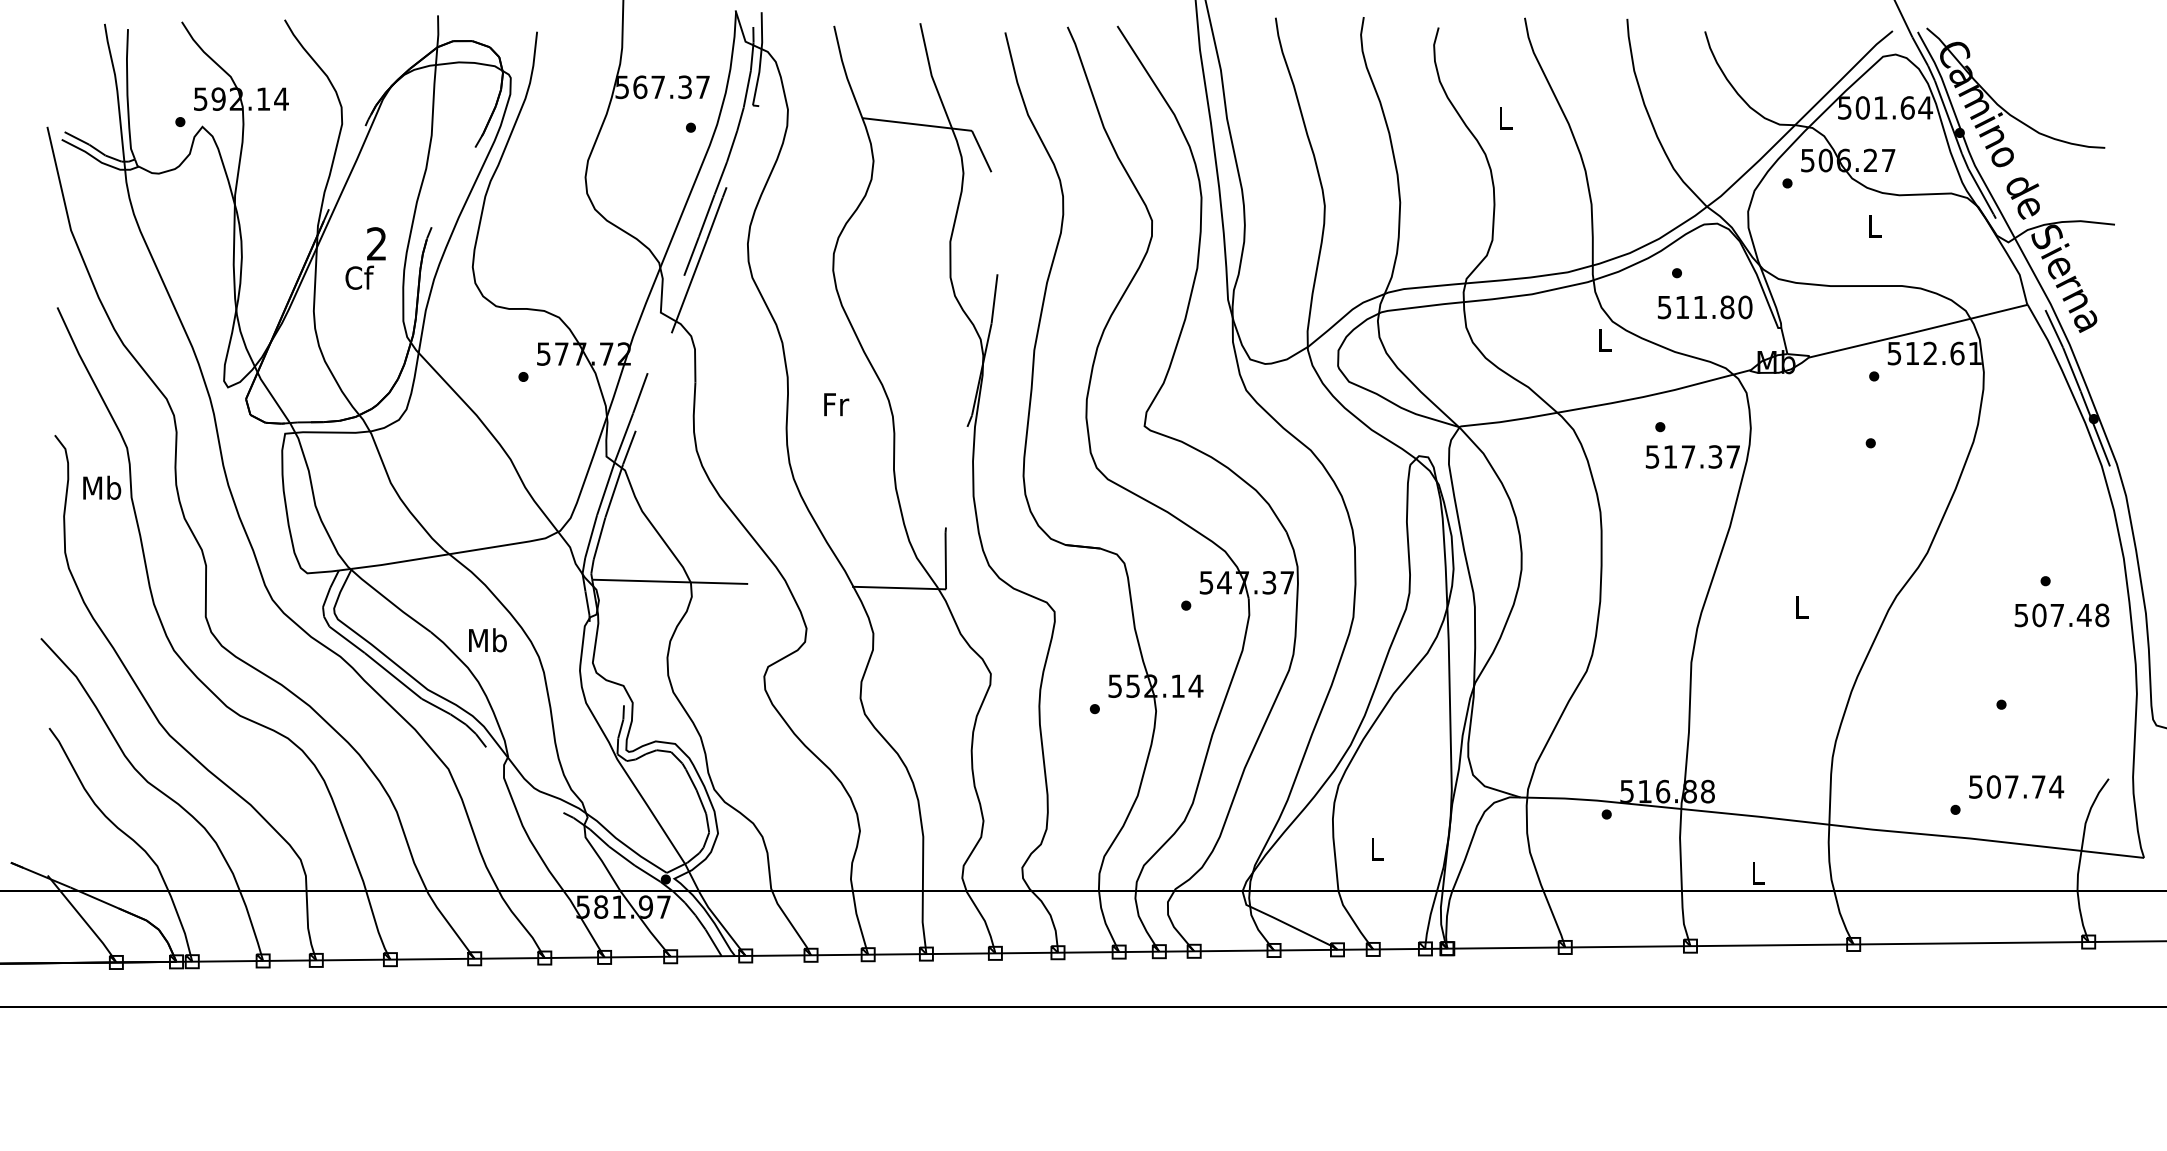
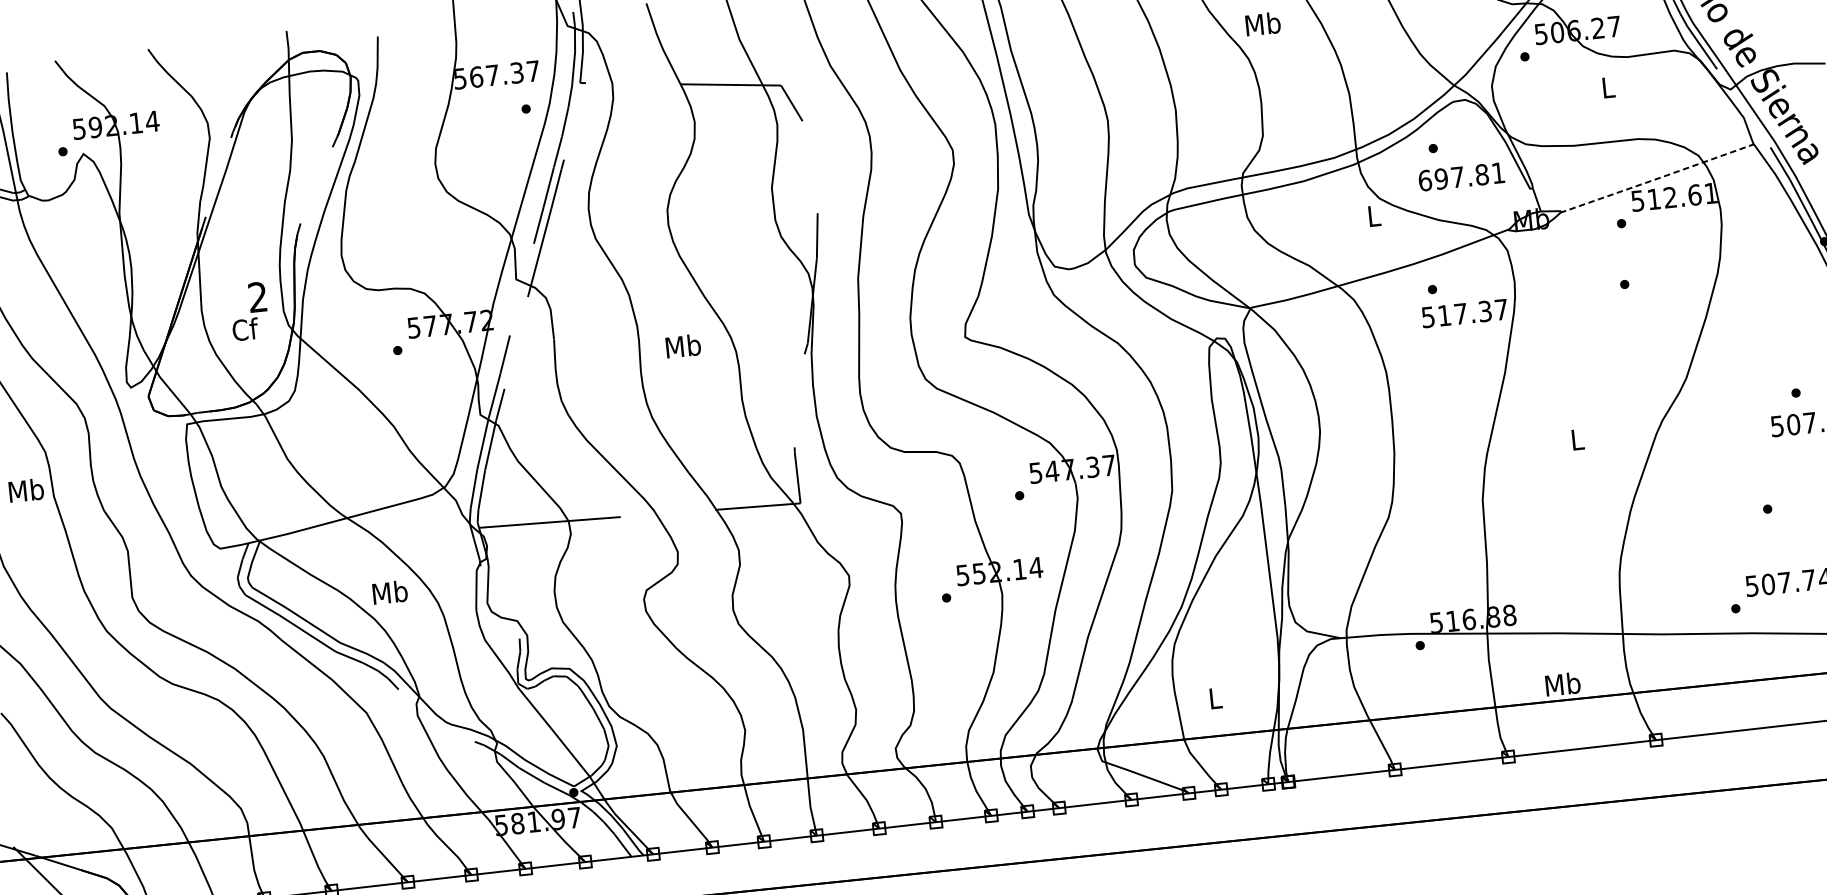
text: (1505, 118) -> (1263, 24), L -> Mb
text: (365, 258) -> (249, 311), moved
text: (1704, 307) -> (1461, 177), 511.80 -> 697.81
line: (1917, 331) -> (1656, 178), solid -> dashed
text: (835, 404) -> (683, 346), Fr -> Mb
text: (1758, 872) -> (1563, 683), L -> Mb

